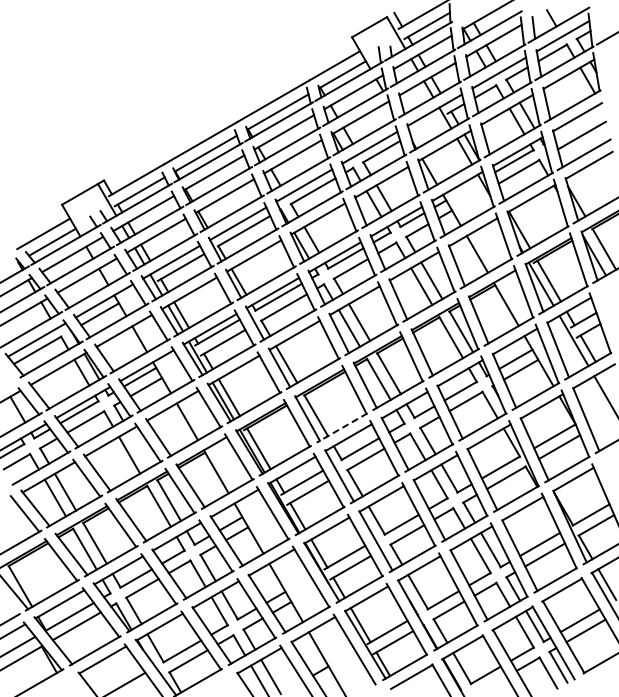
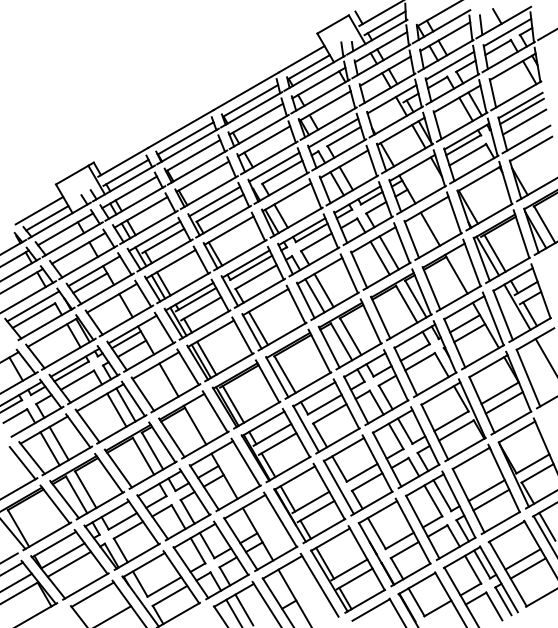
line: (578, 123) -> (521, 111), added
line: (341, 428) -> (307, 386), dashed -> solid
line: (139, 449) -> (125, 405), added

